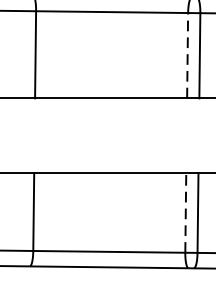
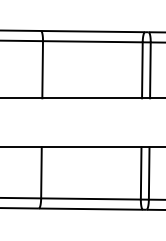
line: (187, 55) -> (142, 70), dashed -> solid
line: (186, 211) -> (141, 172), dashed -> solid

